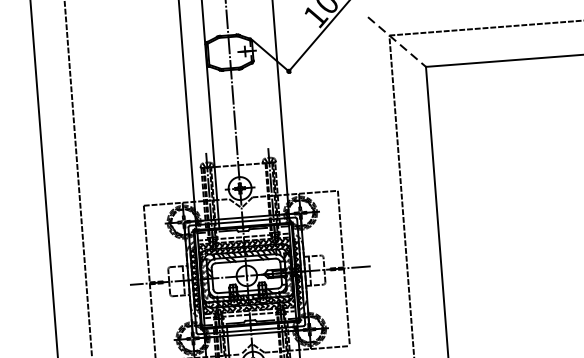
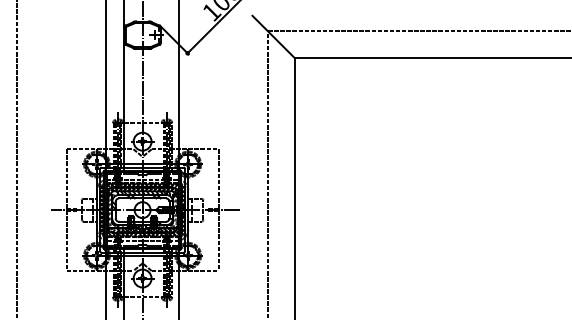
line: (396, 41) -> (273, 36), dashed -> solid

